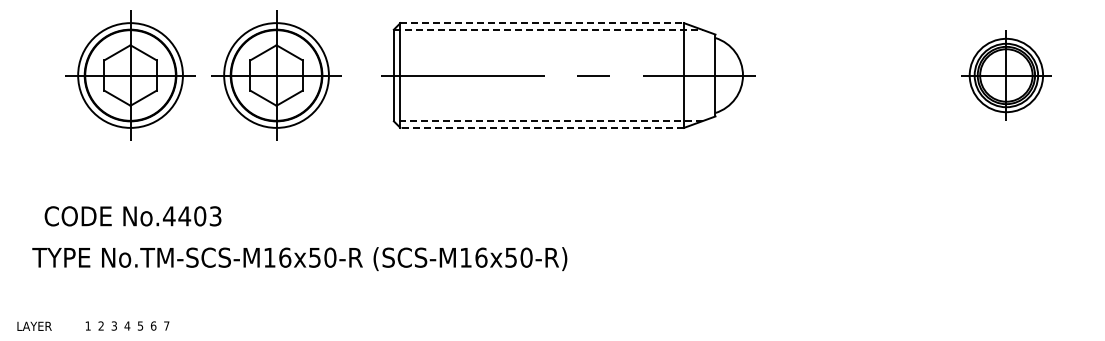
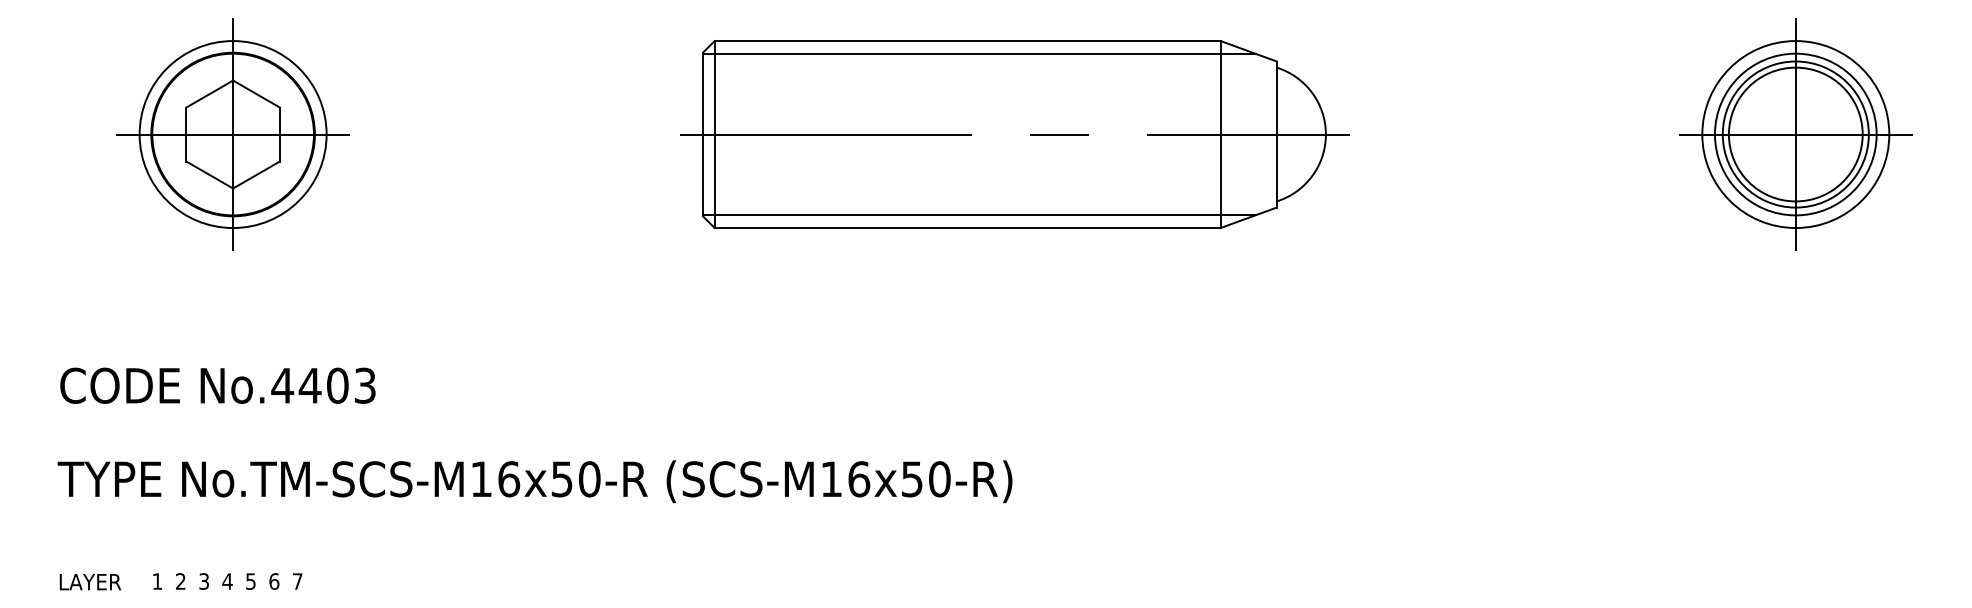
line: (542, 23) -> (968, 41), dashed -> solid
line: (548, 30) -> (978, 54), dashed -> solid
part: (276, 75) -> (493, 134), removed
part: (1006, 75) -> (1796, 134), size x1.43
line: (548, 120) -> (978, 214), dashed -> solid
line: (542, 127) -> (968, 227), dashed -> solid
text: (132, 216) -> (216, 386), moved
text: (299, 258) -> (534, 480), moved
text: (34, 325) -> (90, 580), moved

